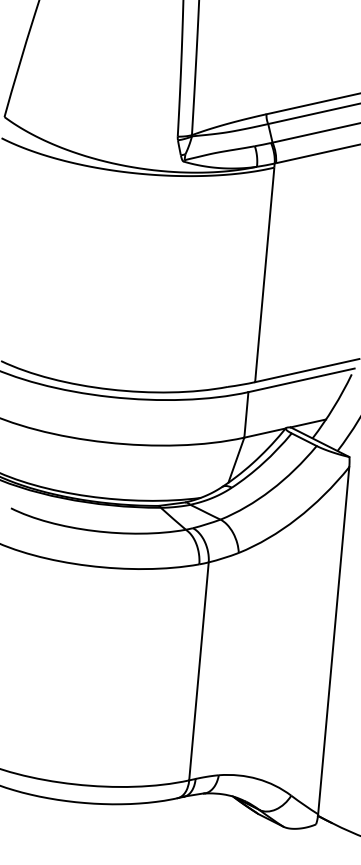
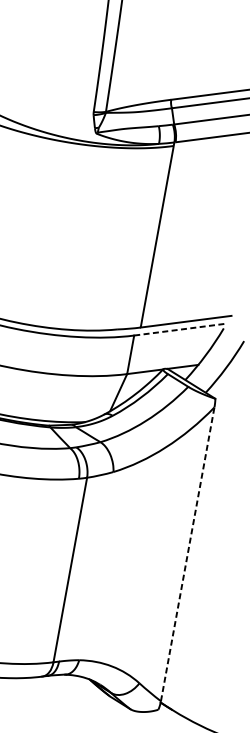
line: (302, 380) -> (181, 329), solid -> dashed
line: (333, 640) -> (187, 554), solid -> dashed

